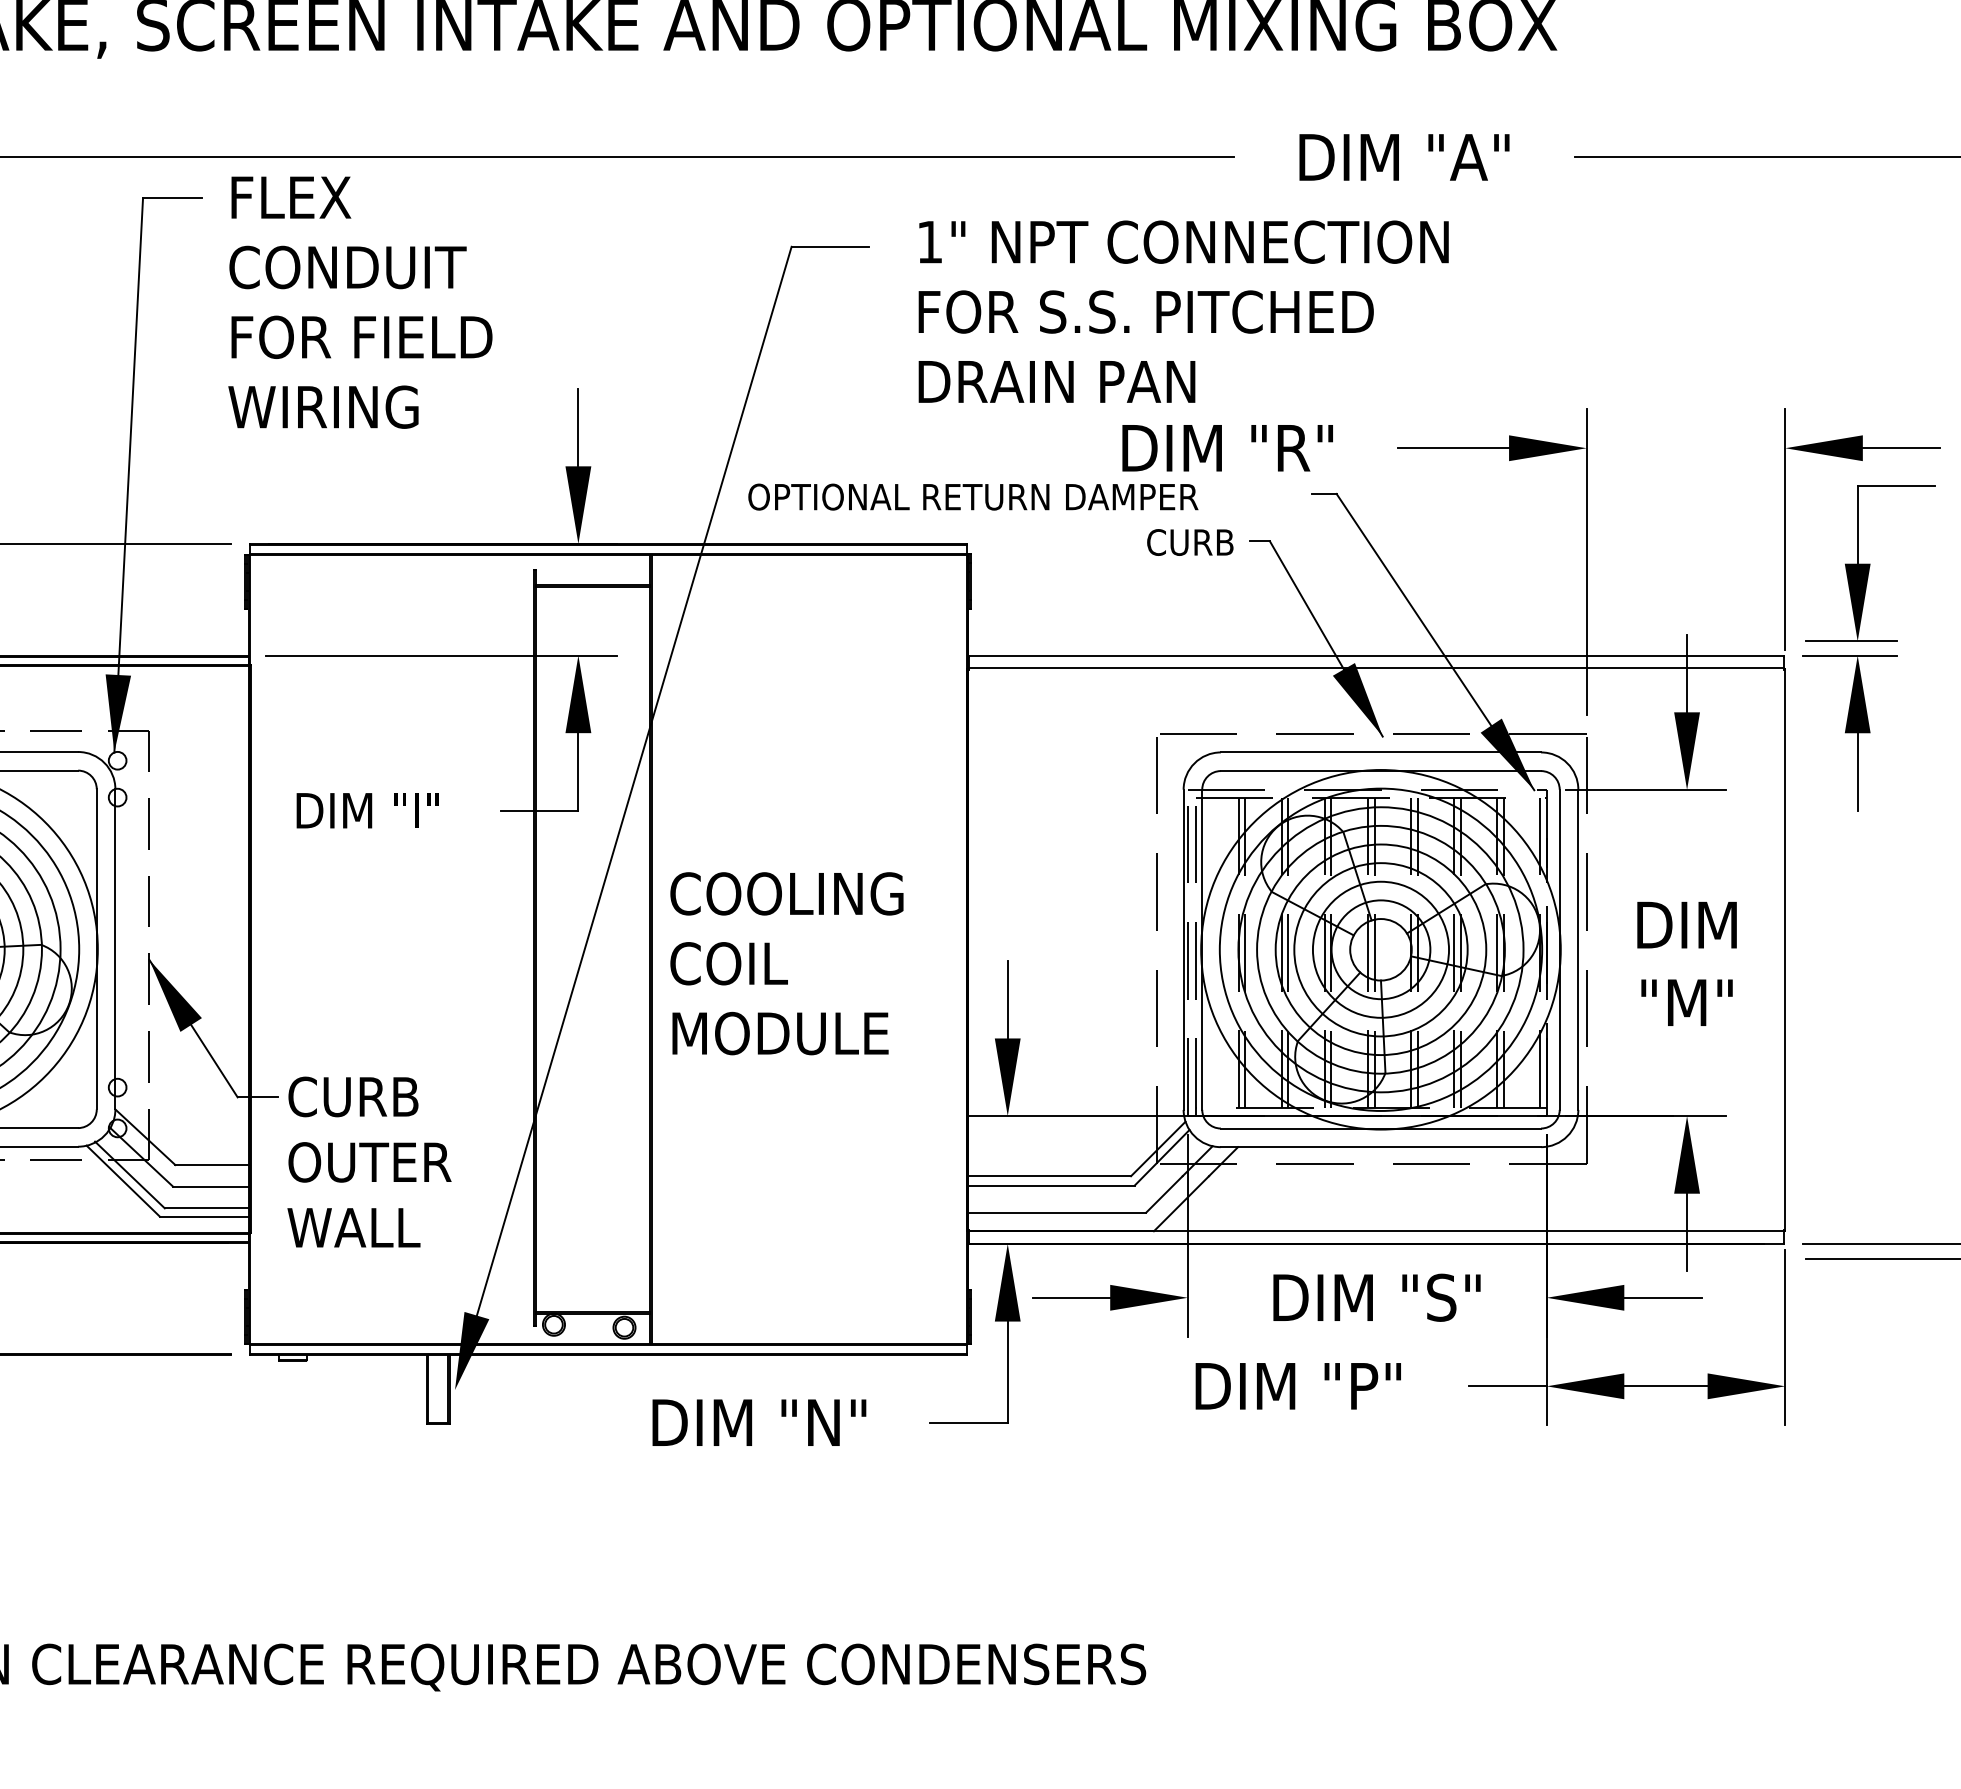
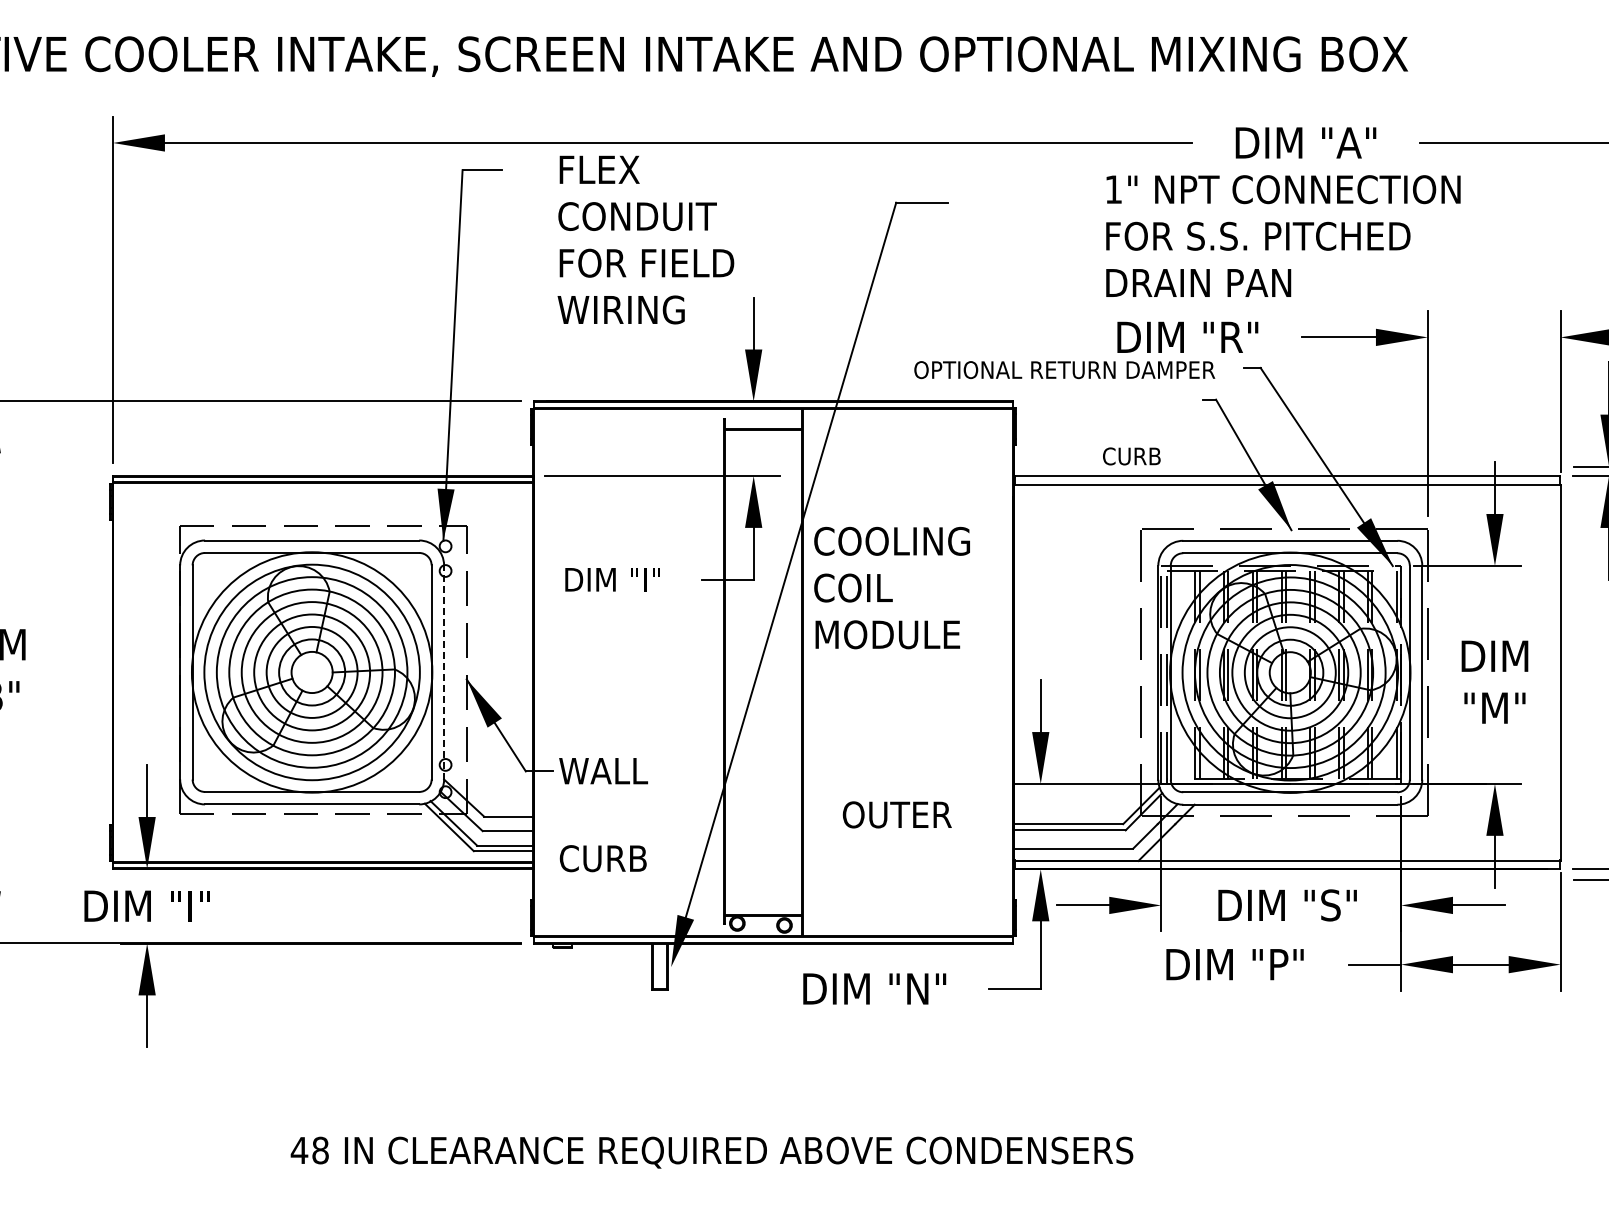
text: (359, 301) -> (645, 239), moved
text: (1183, 310) -> (1283, 235), moved
text: (972, 497) -> (1064, 370), moved
text: (1189, 542) -> (1131, 456), moved
line: (115, 947) -> (444, 671), solid -> dashed
text: (786, 962) -> (891, 587), moved
text: (353, 1095) -> (603, 770), CURB -> WALL
text: (368, 1161) -> (896, 814), moved
text: (353, 1227) -> (603, 858), WALL -> CURB

